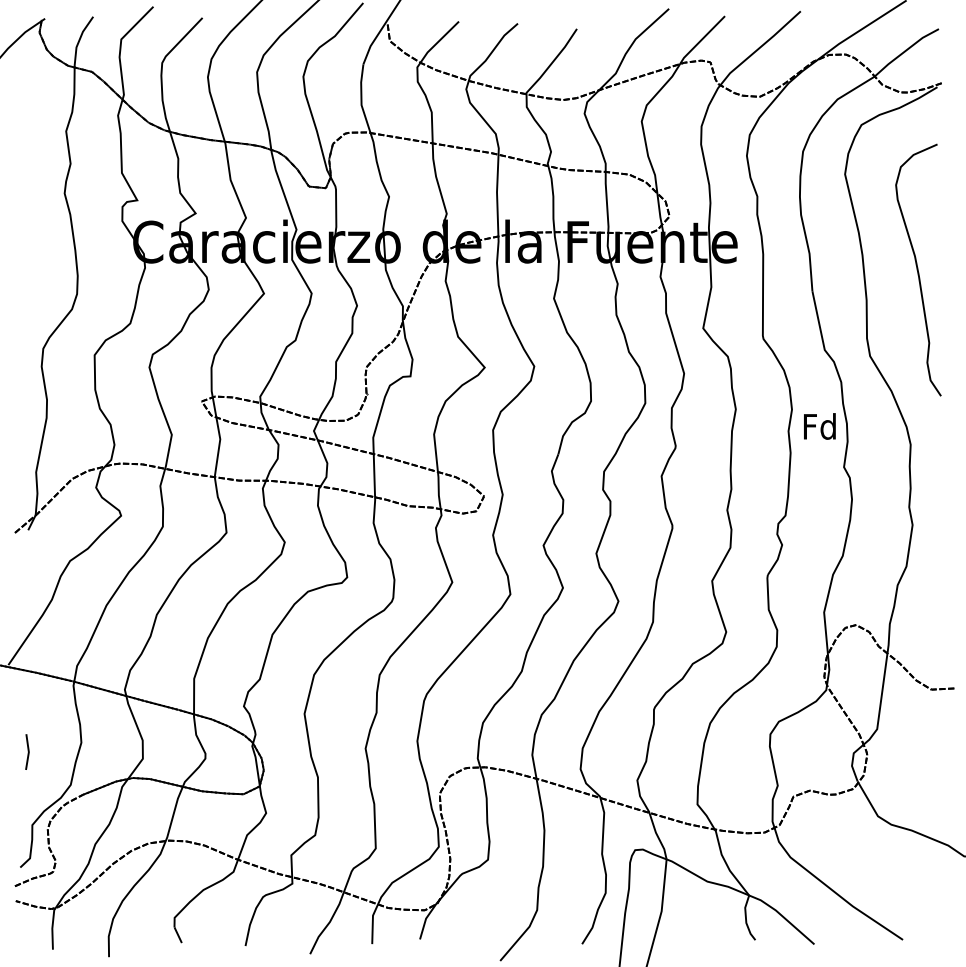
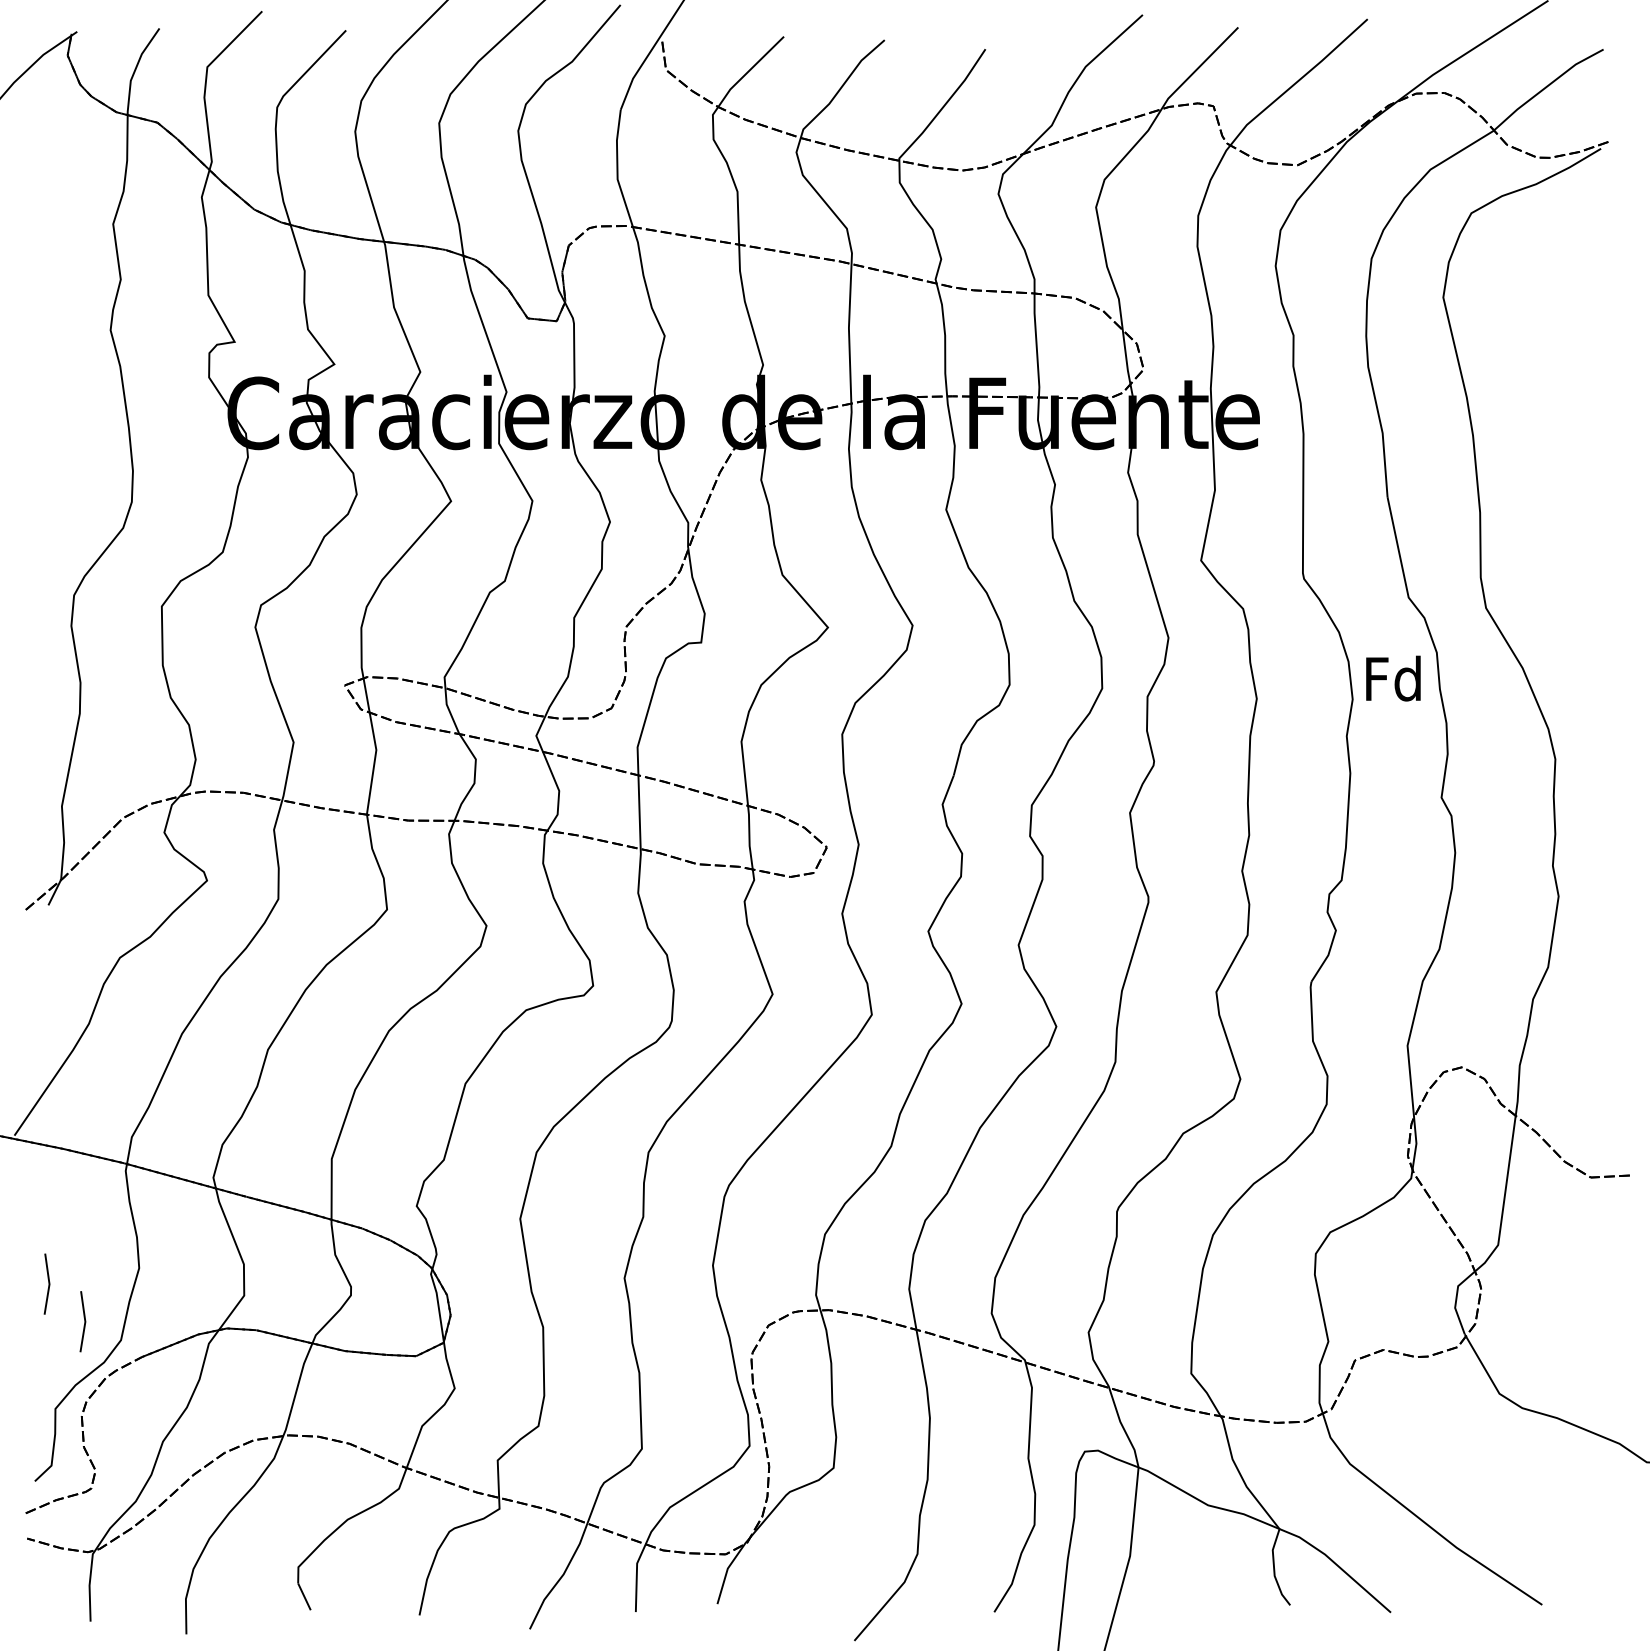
curve: (918, 269) -> (1568, 460), removed
text: (819, 426) -> (1392, 678), moved
line: (48, 773) -> (83, 1320), added

